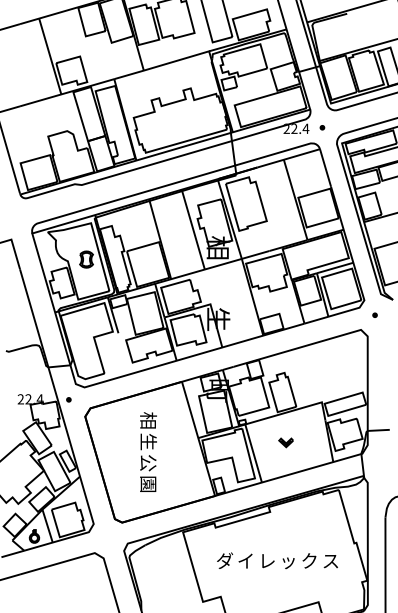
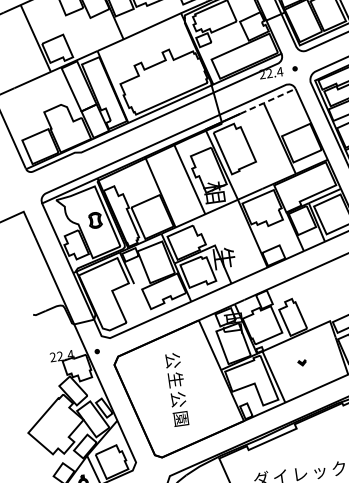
line: (288, 158) -> (267, 101), solid -> dashed
text: (148, 420) -> (173, 360), 相 -> 公
part: (285, 442) -> (301, 362), size x0.6

